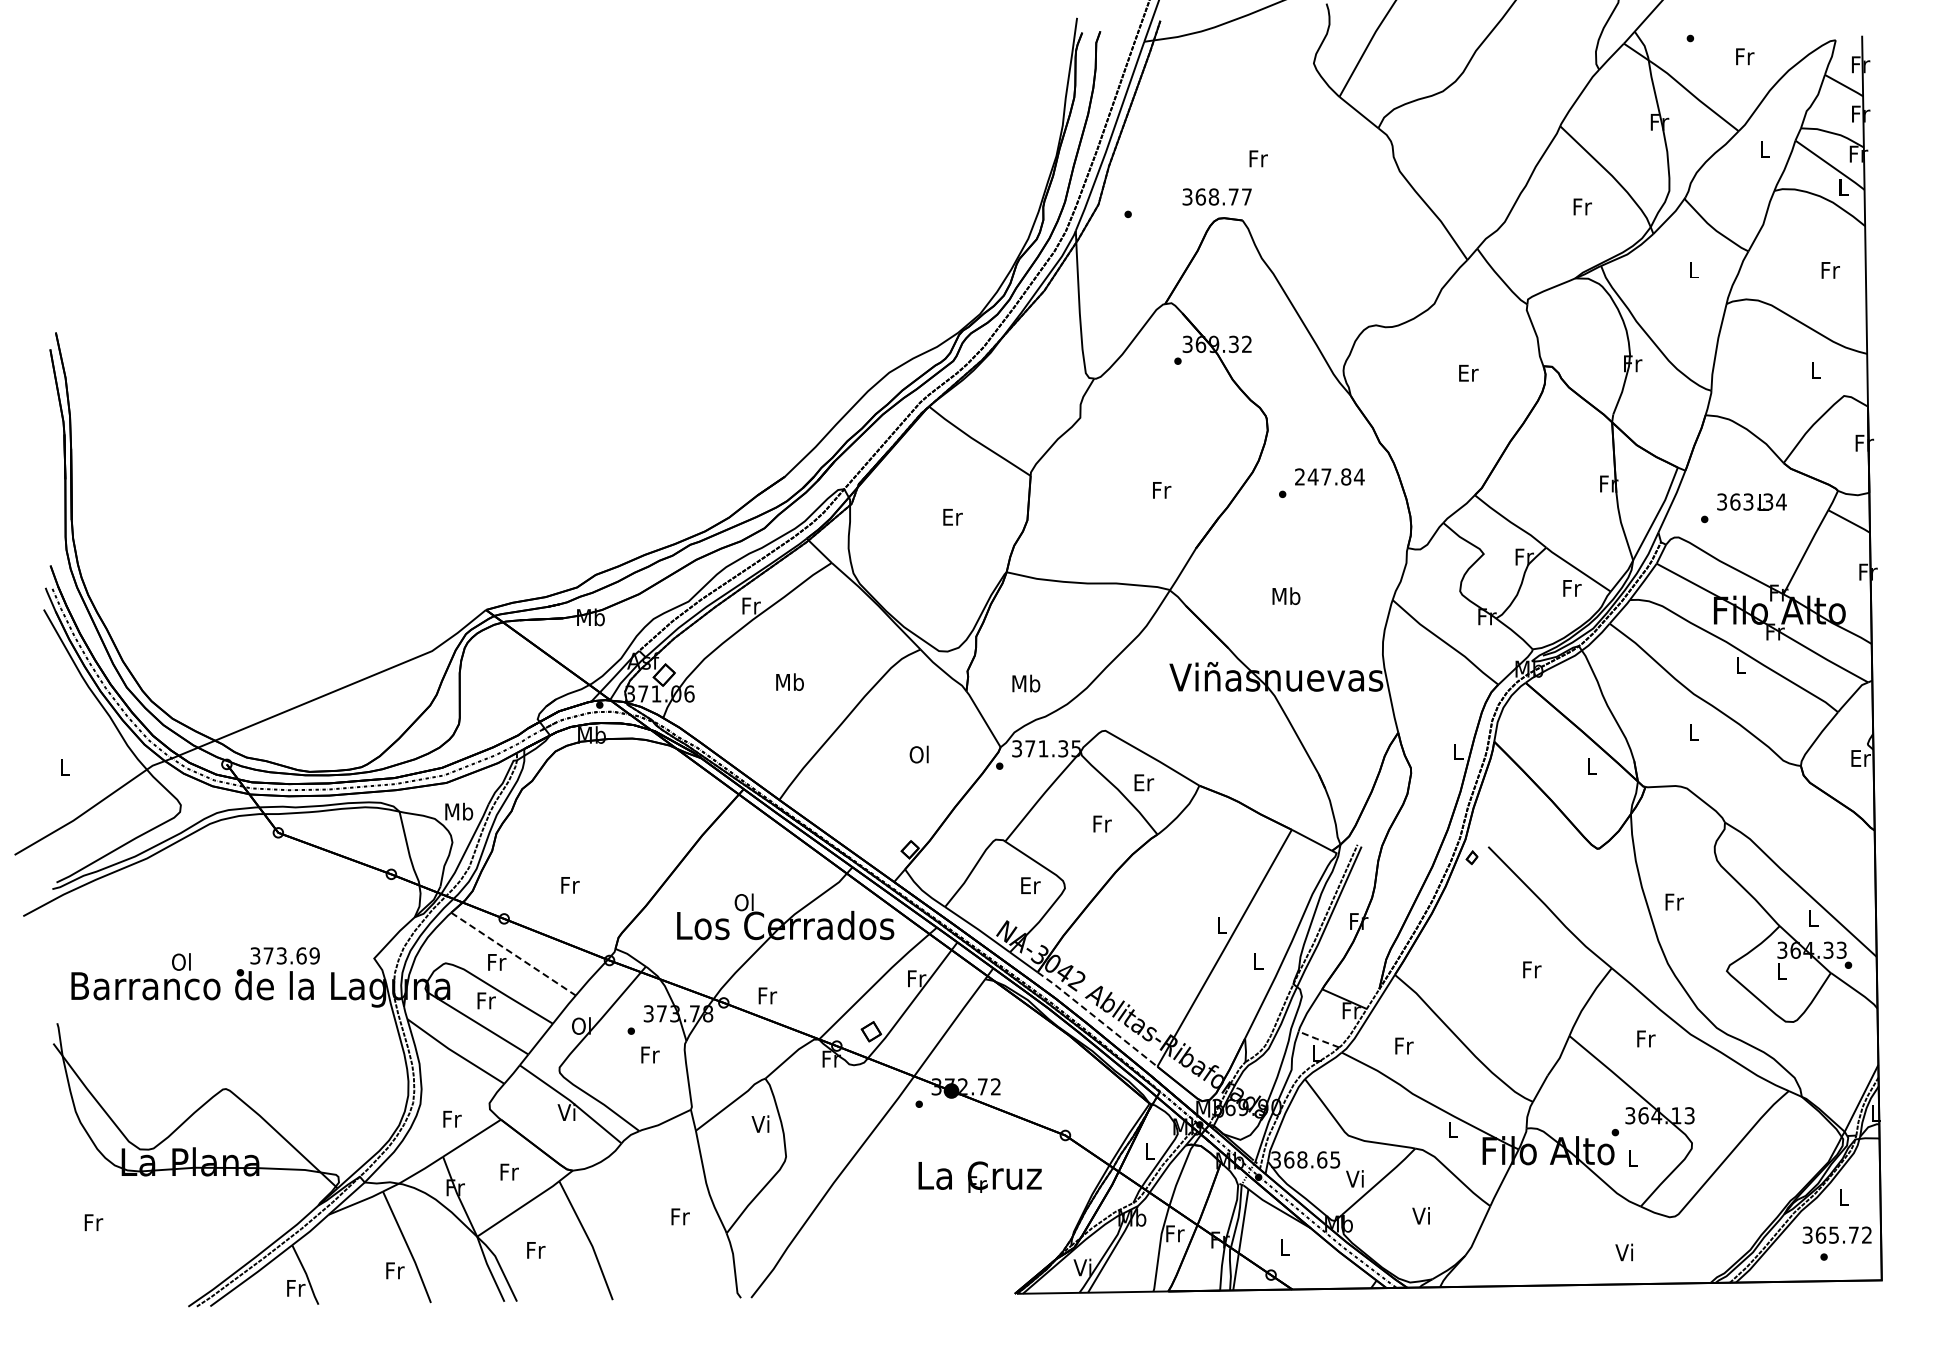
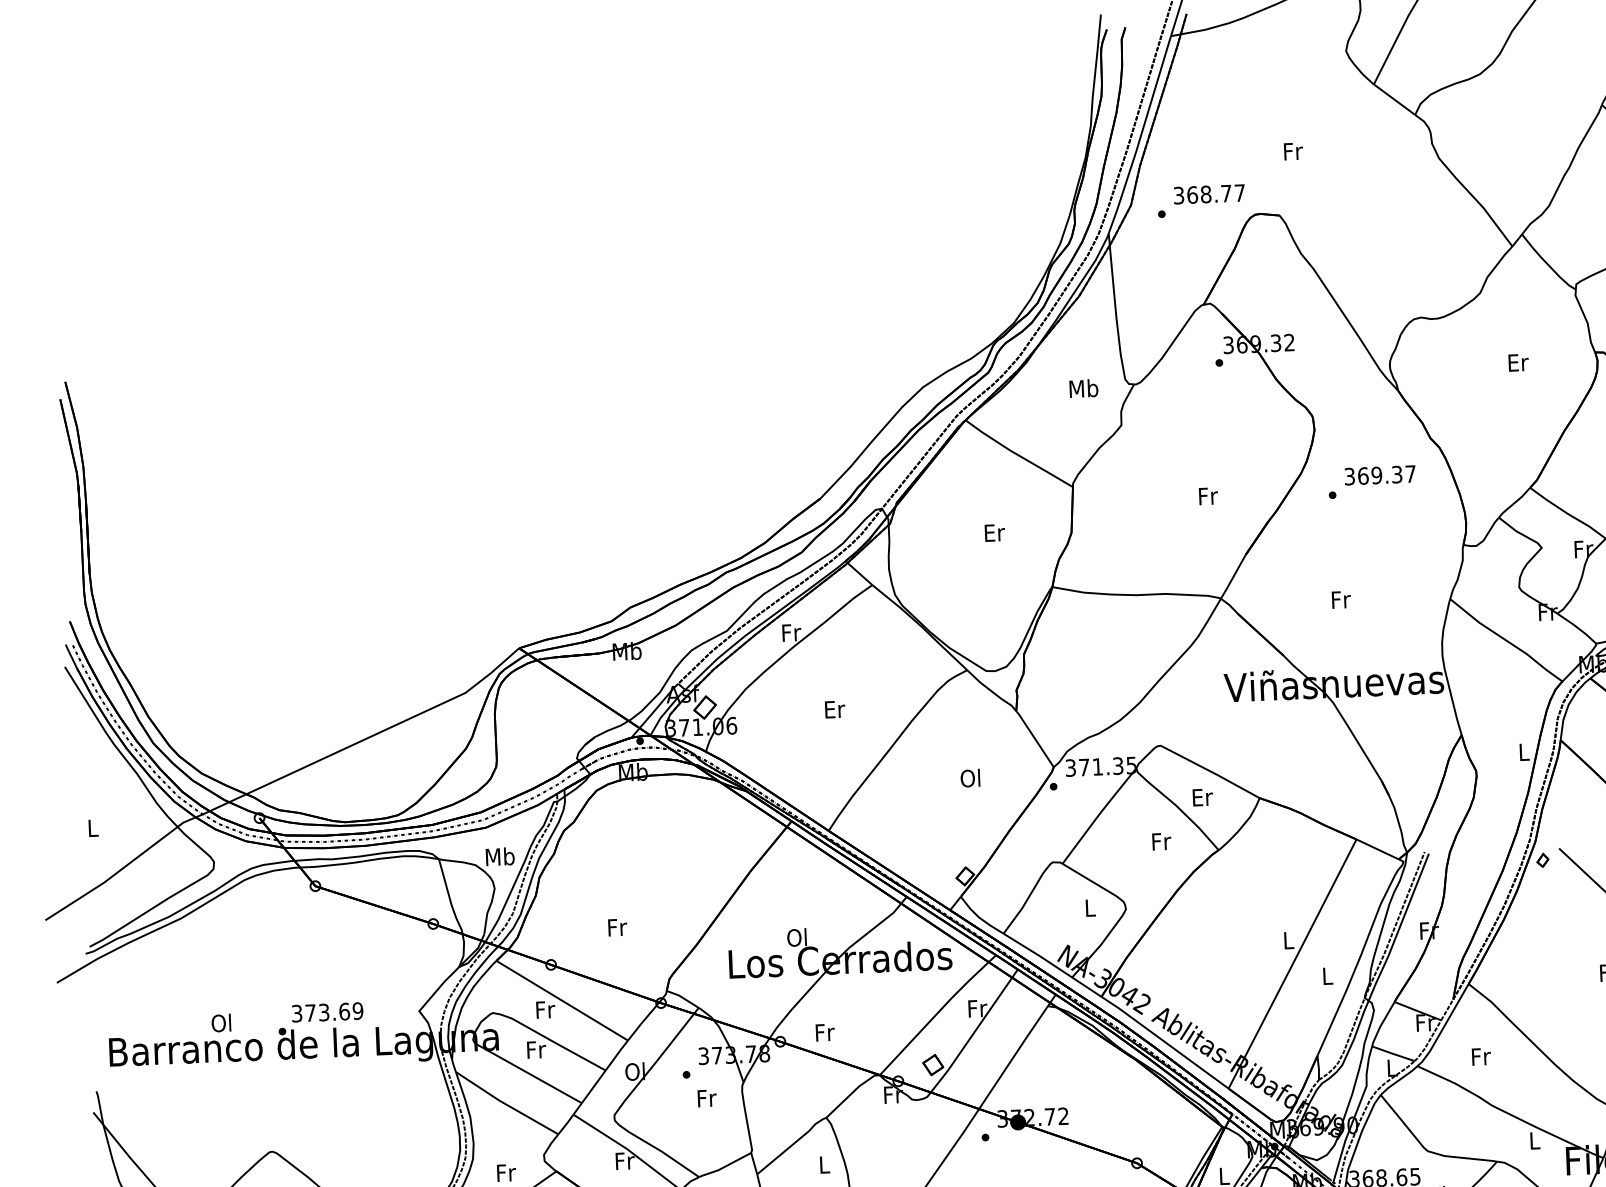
text: (1216, 196) -> (1208, 193), moved
text: (1329, 476) -> (1379, 474), 247.84 -> 369.37
text: (1286, 596) -> (1340, 599), Mb -> Fr
text: (789, 681) -> (834, 708), Mb -> Er
text: (1026, 683) -> (1084, 388), moved
text: (1030, 885) -> (1090, 907), Er -> L
line: (513, 954) -> (562, 1001), dashed -> solid
line: (1097, 1018) -> (1164, 1041), dashed -> solid
line: (1318, 1039) -> (1392, 1053), dashed -> solid
text: (567, 1111) -> (624, 1160), Vi -> Fr
text: (760, 1123) -> (823, 1164), Vi -> L

